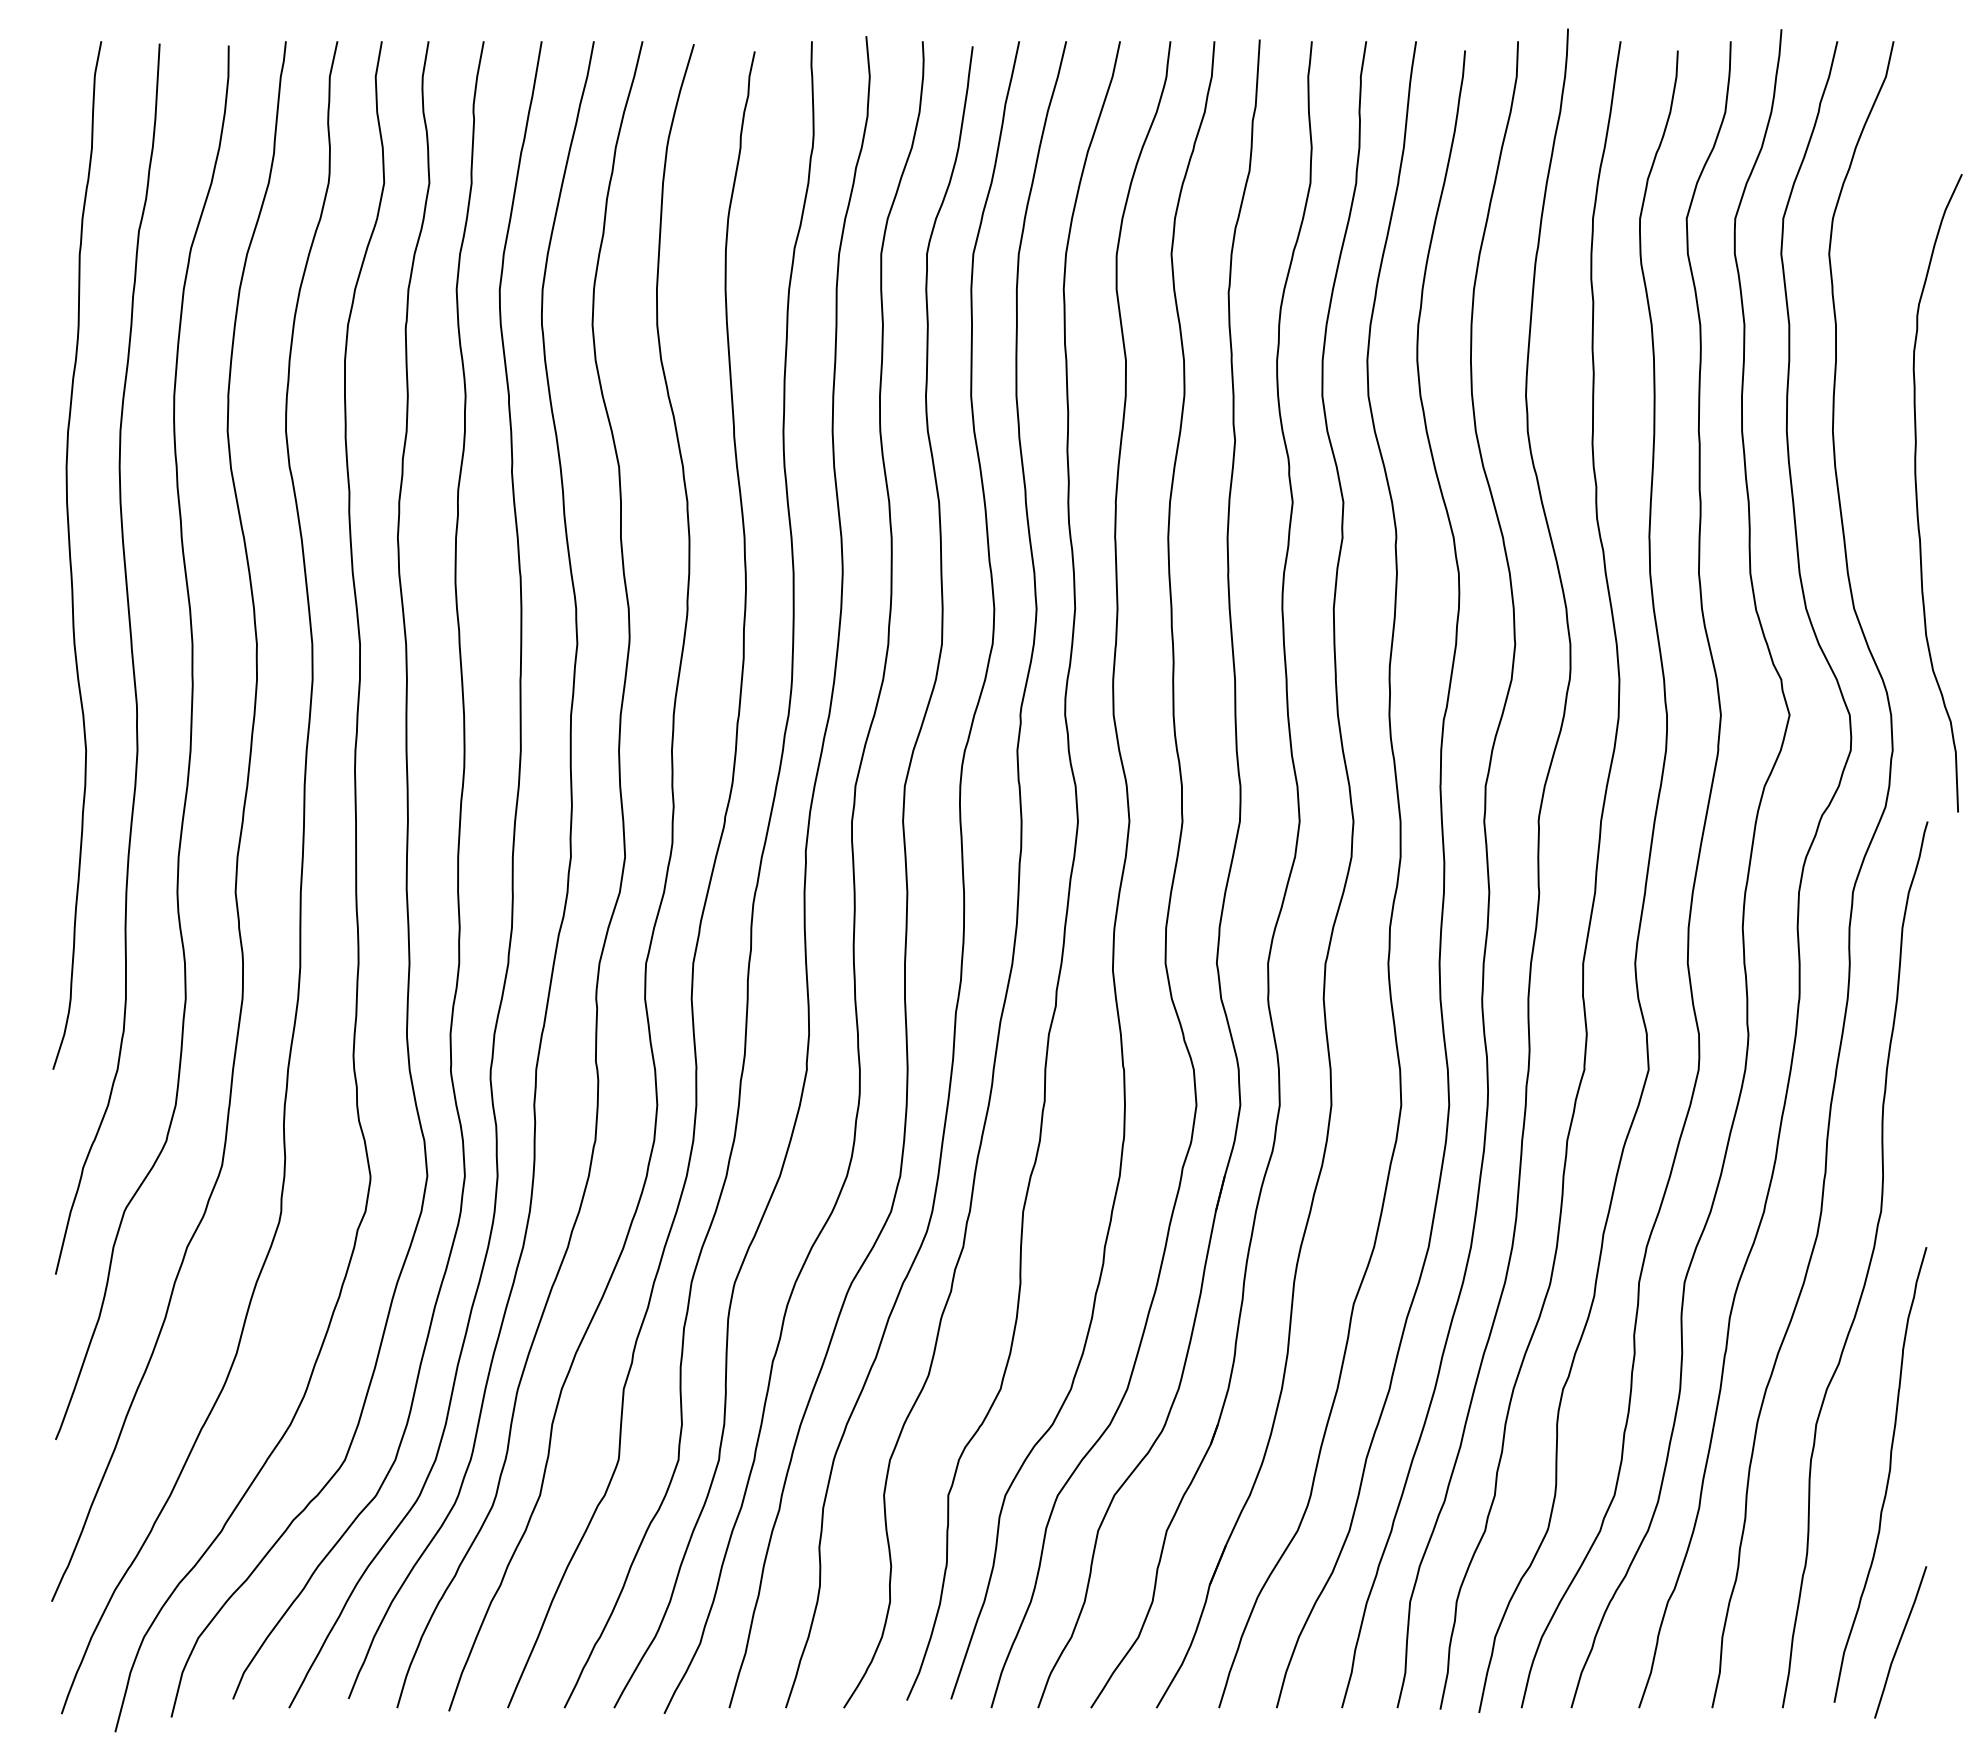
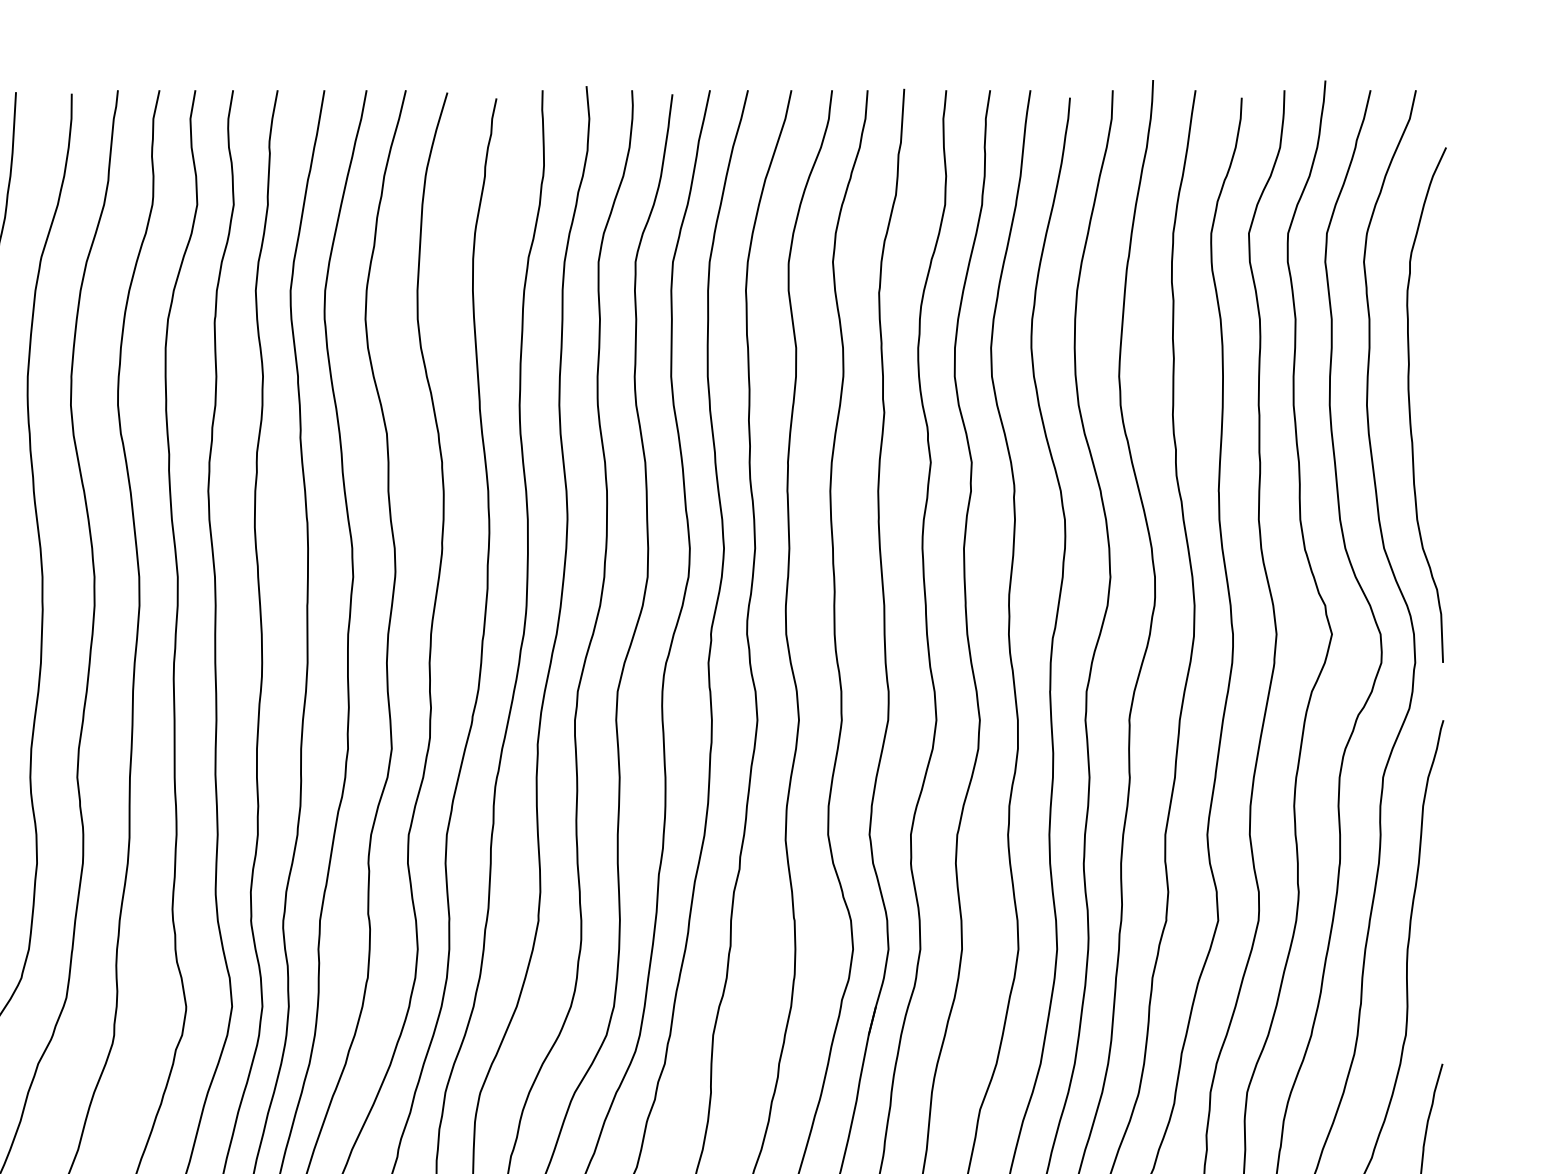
curve: (1917, 493) -> (1410, 405), moved

